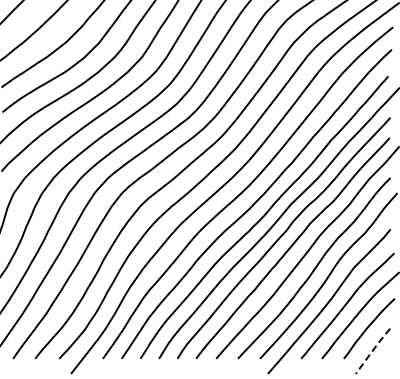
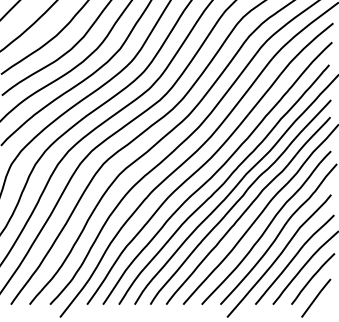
line: (373, 350) -> (316, 297), dashed -> solid

